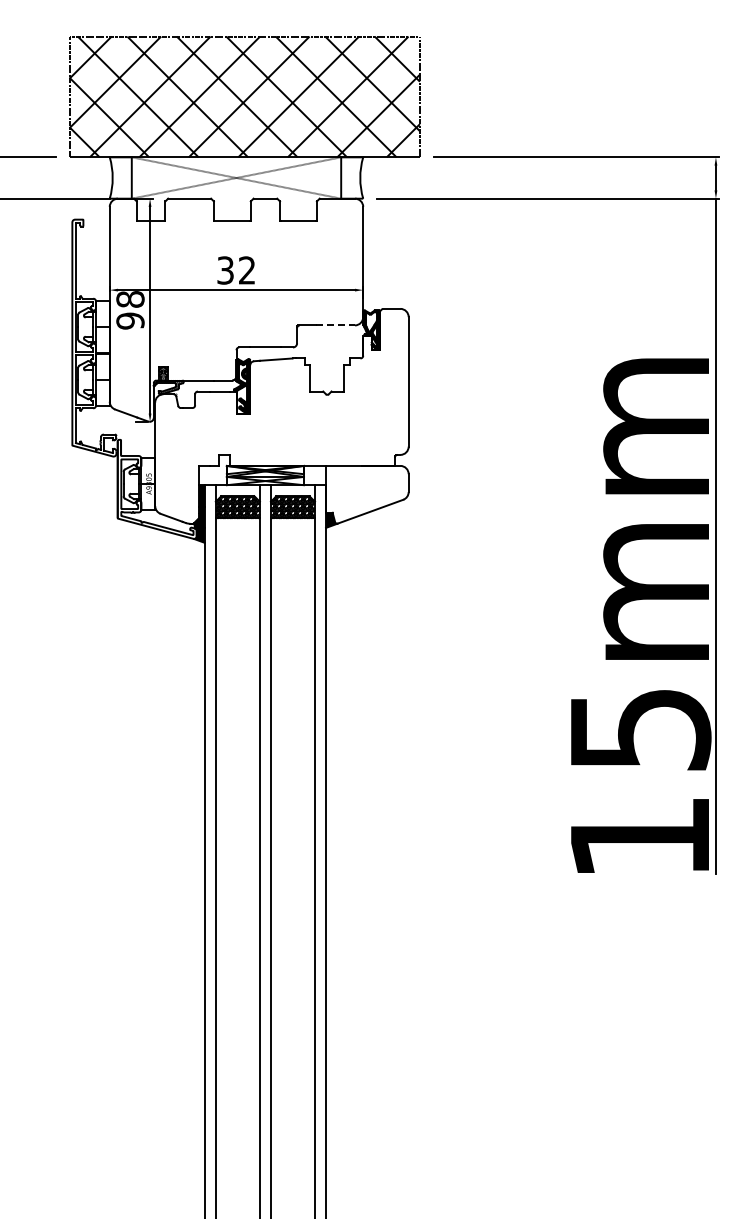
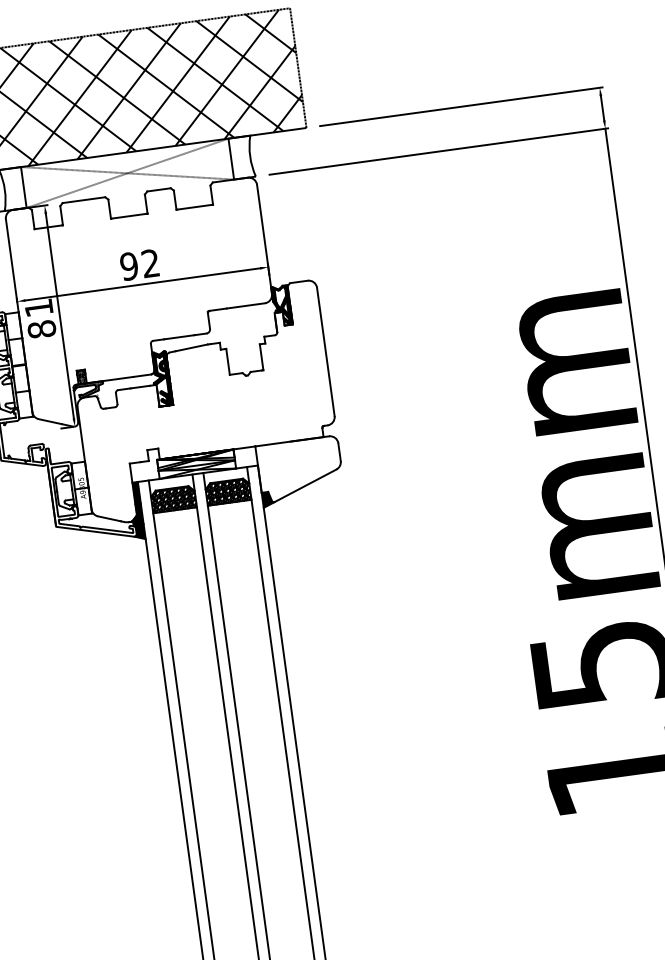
text: (225, 270) -> (129, 266), 32 -> 92
text: (130, 310) -> (40, 318), 98 -> 81
line: (336, 325) -> (246, 305), dashed -> solid

